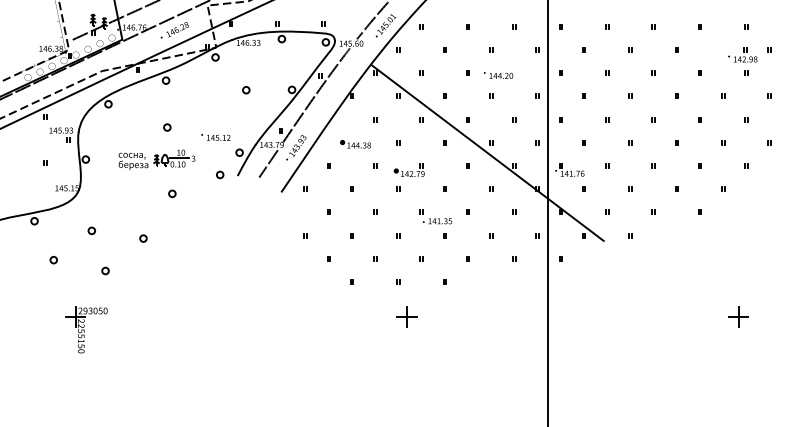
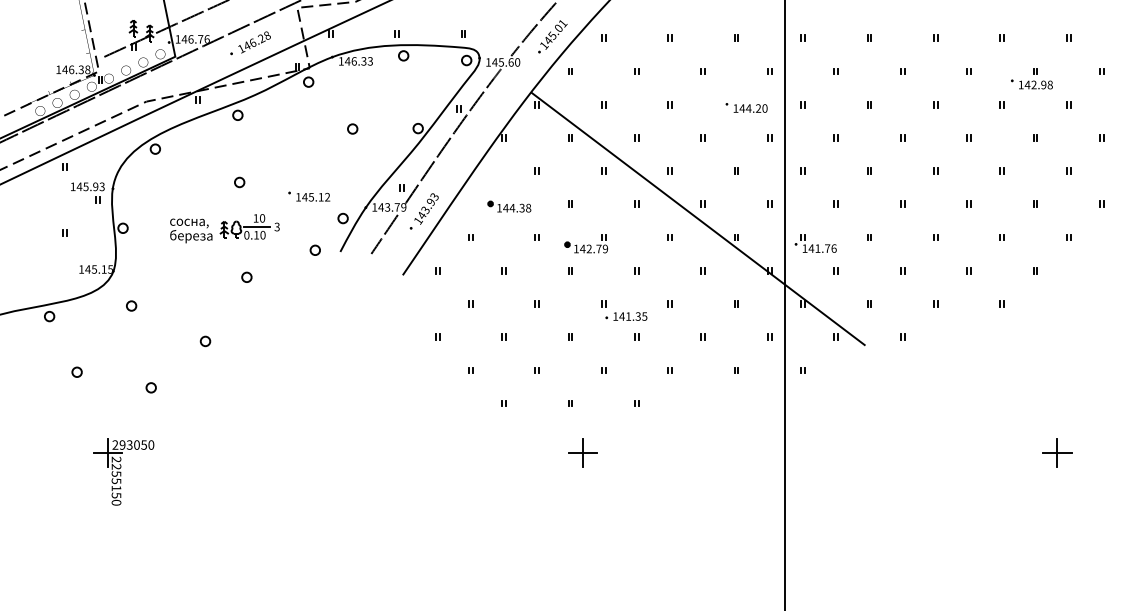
part: (742, 54) -> (1031, 77), moved
text: (498, 75) -> (746, 107), moved
circle: (91, 230) -> (131, 305), moved

